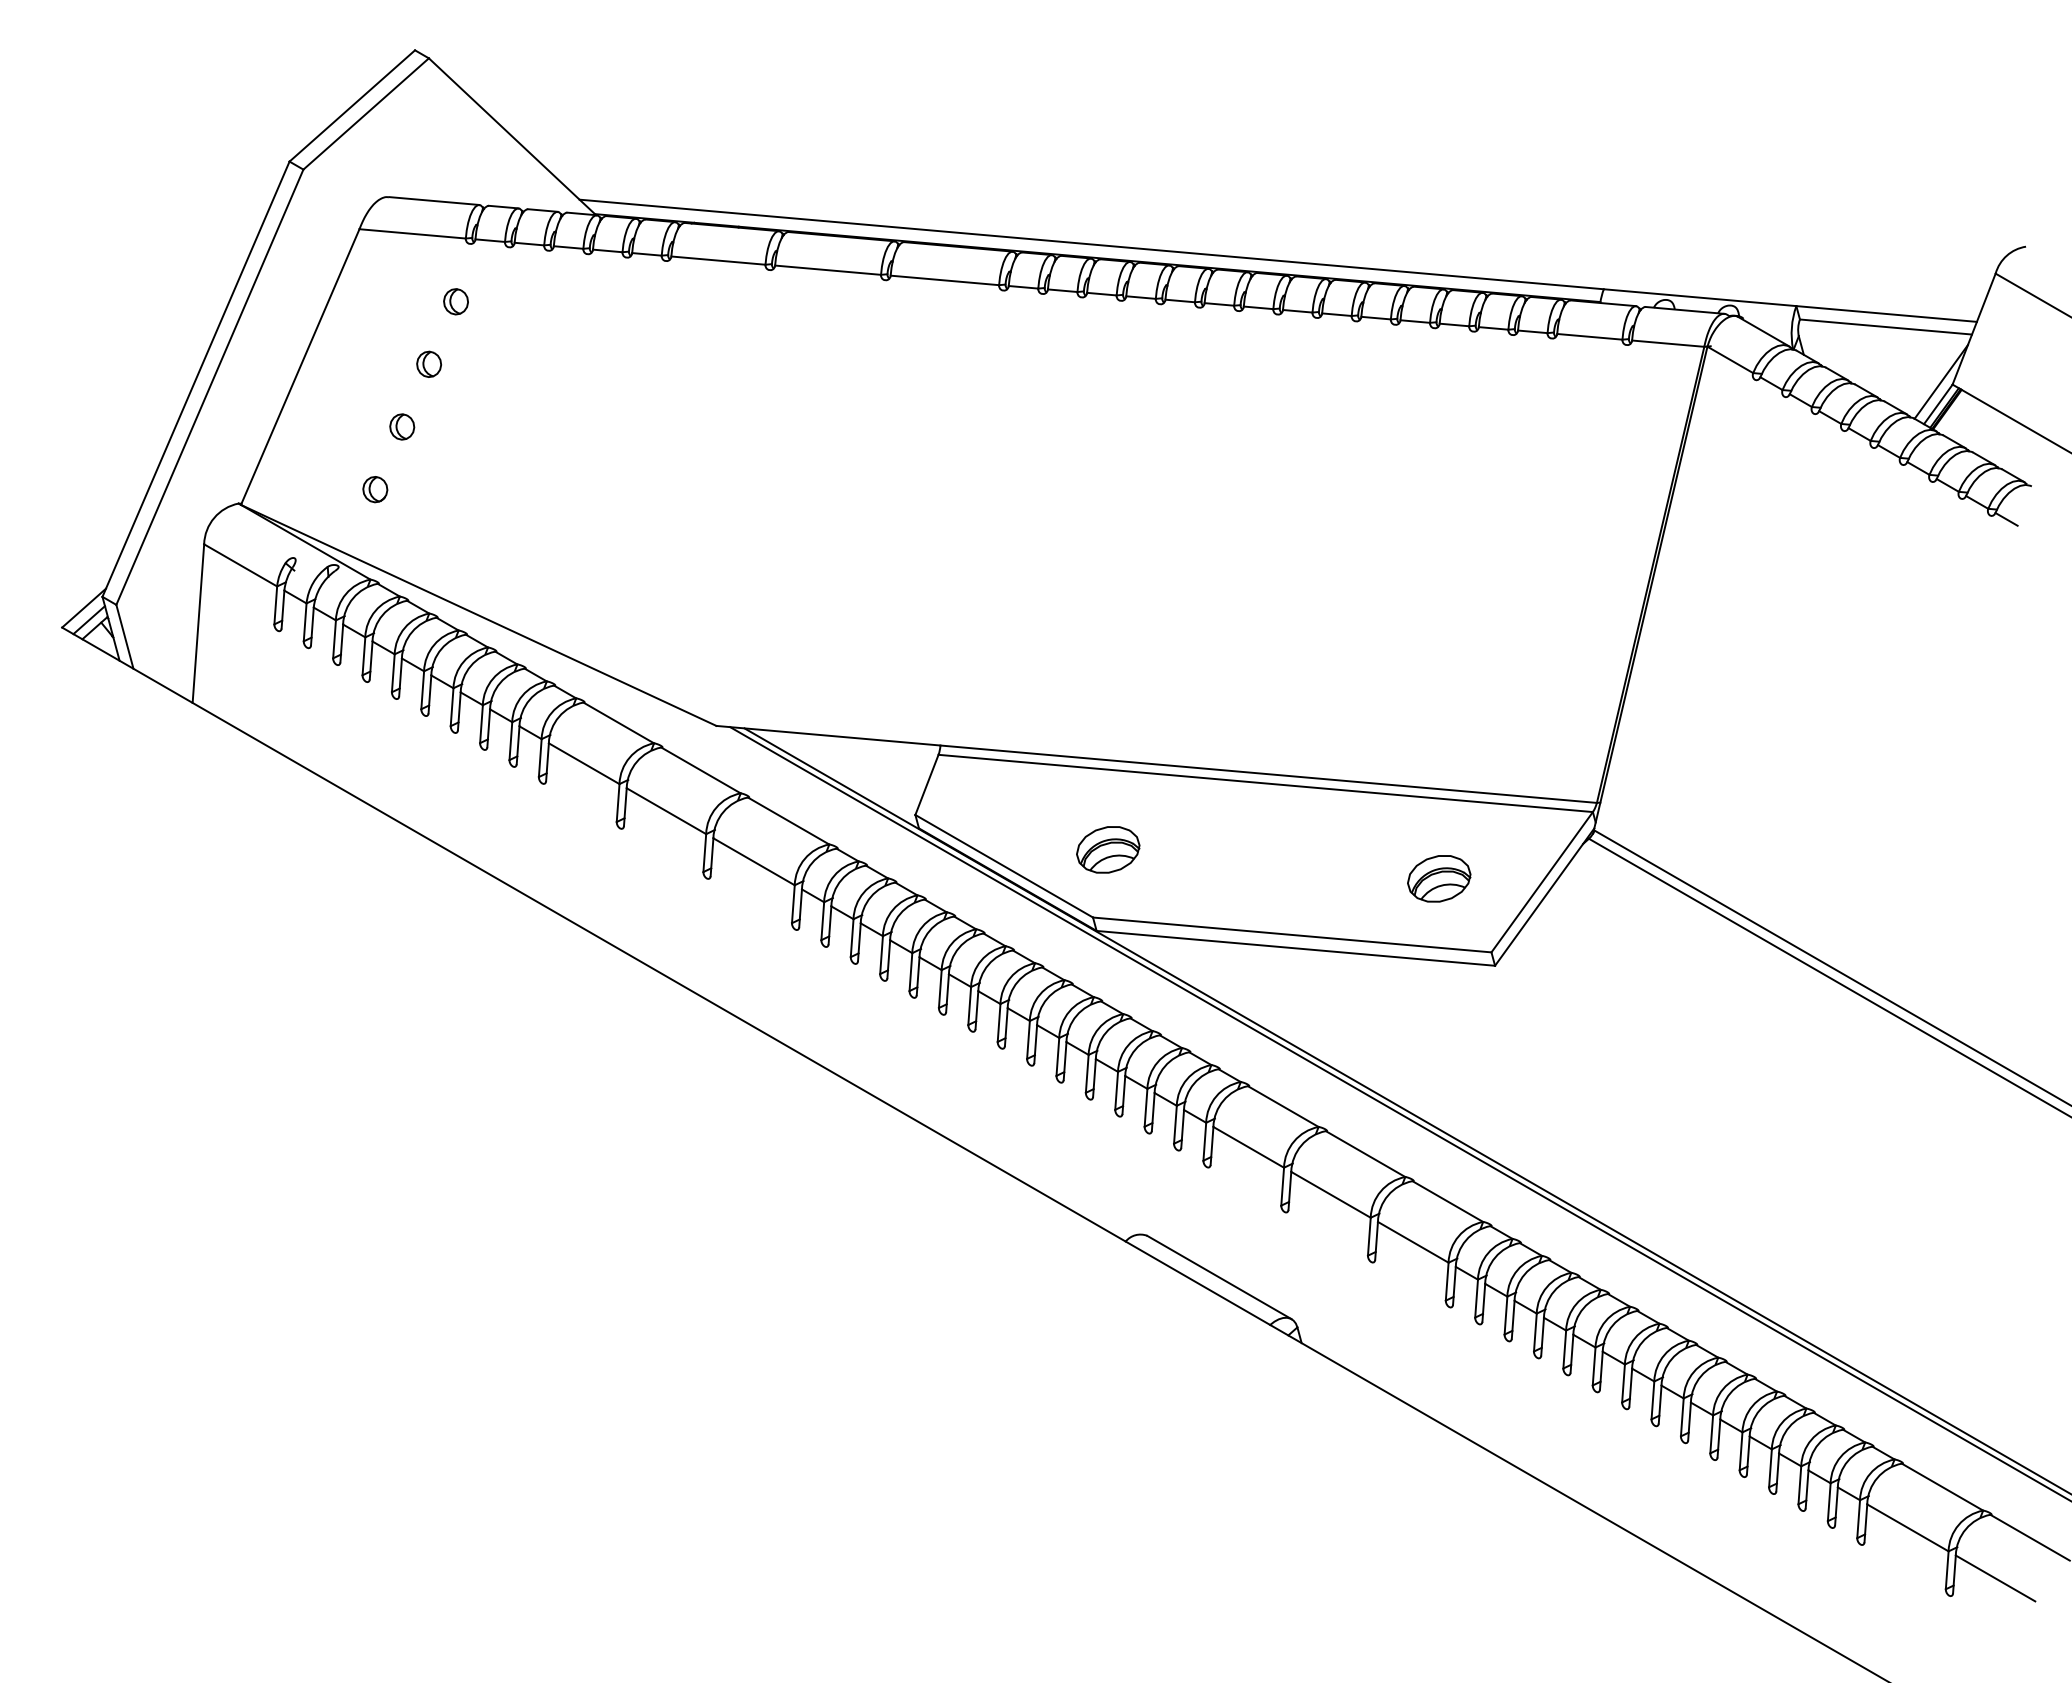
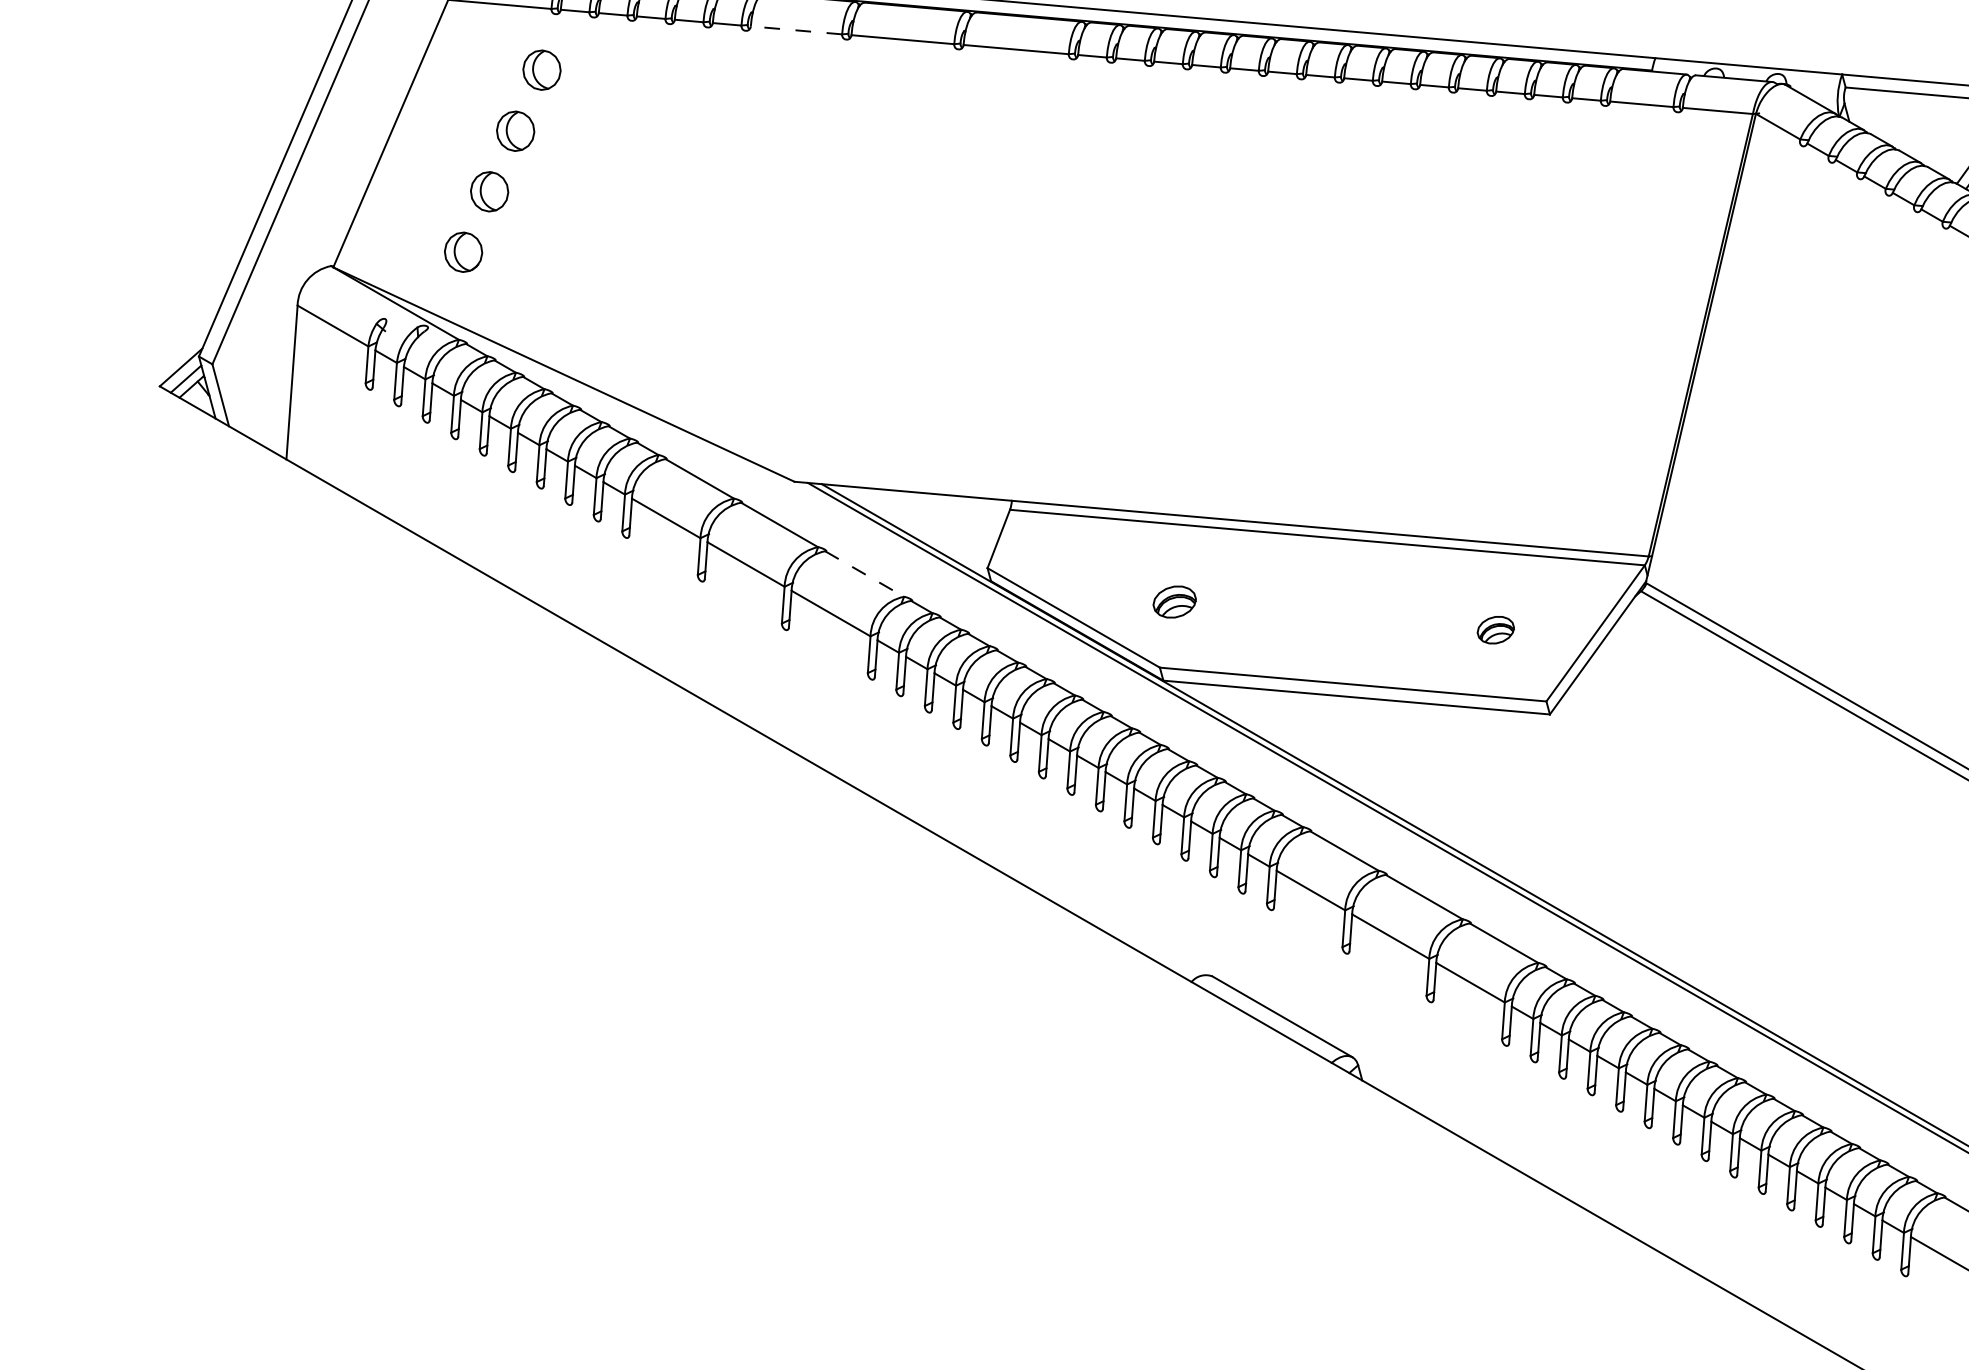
line: (717, 260) -> (795, 30), solid -> dashed
part: (455, 301) -> (541, 70), size x1.6
part: (429, 363) -> (516, 130), size x1.6
part: (402, 426) -> (490, 191), size x1.6
part: (375, 489) -> (463, 252), size x1.6
line: (788, 821) -> (864, 574), solid -> dashed
part: (1108, 849) -> (1174, 601), size x0.7
part: (1439, 878) -> (1496, 629), size x0.6

